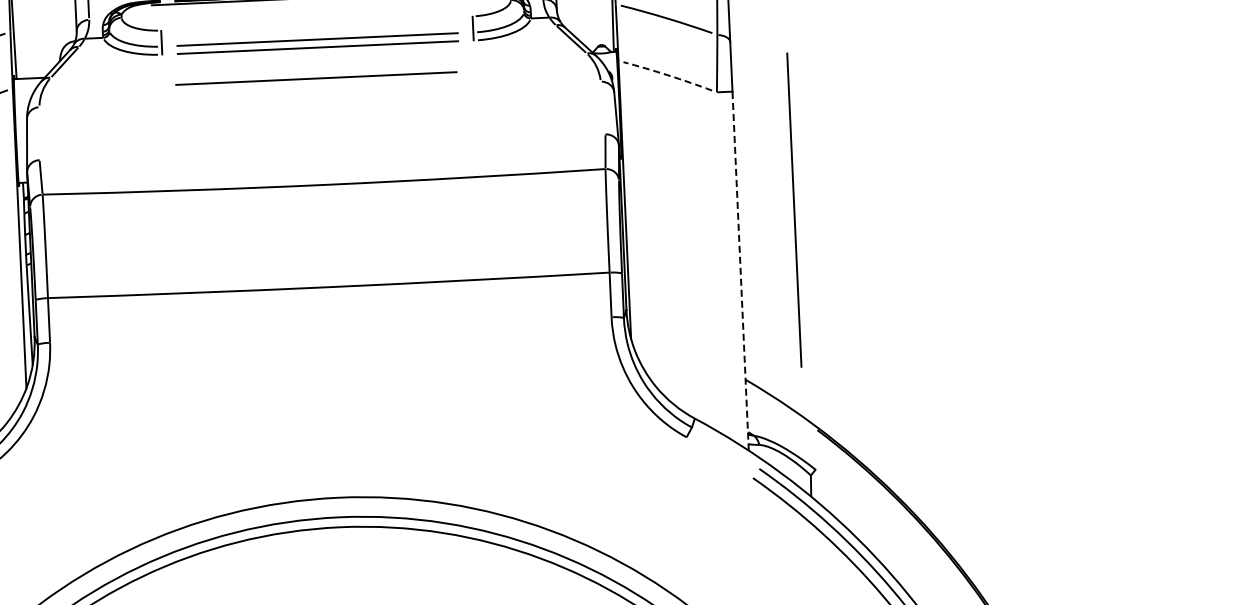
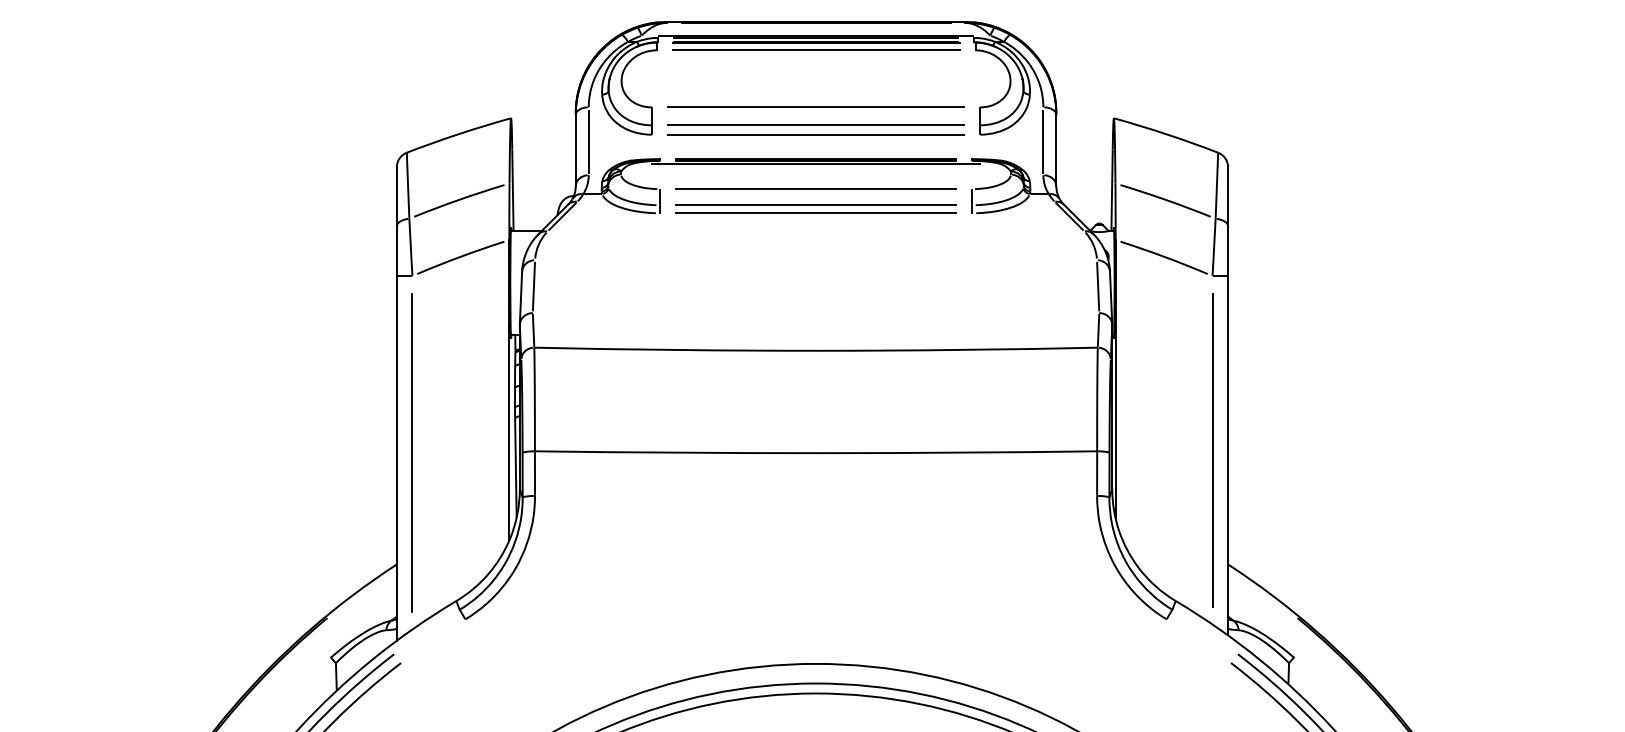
arc: (668, 74) -> (1164, 256), dashed -> solid
line: (315, 77) -> (815, 188), moved
line: (603, 107) -> (1098, 286), added
line: (39, 133) -> (533, 286), added
line: (794, 210) -> (1212, 450), moved
line: (741, 270) -> (1228, 455), dashed -> solid

